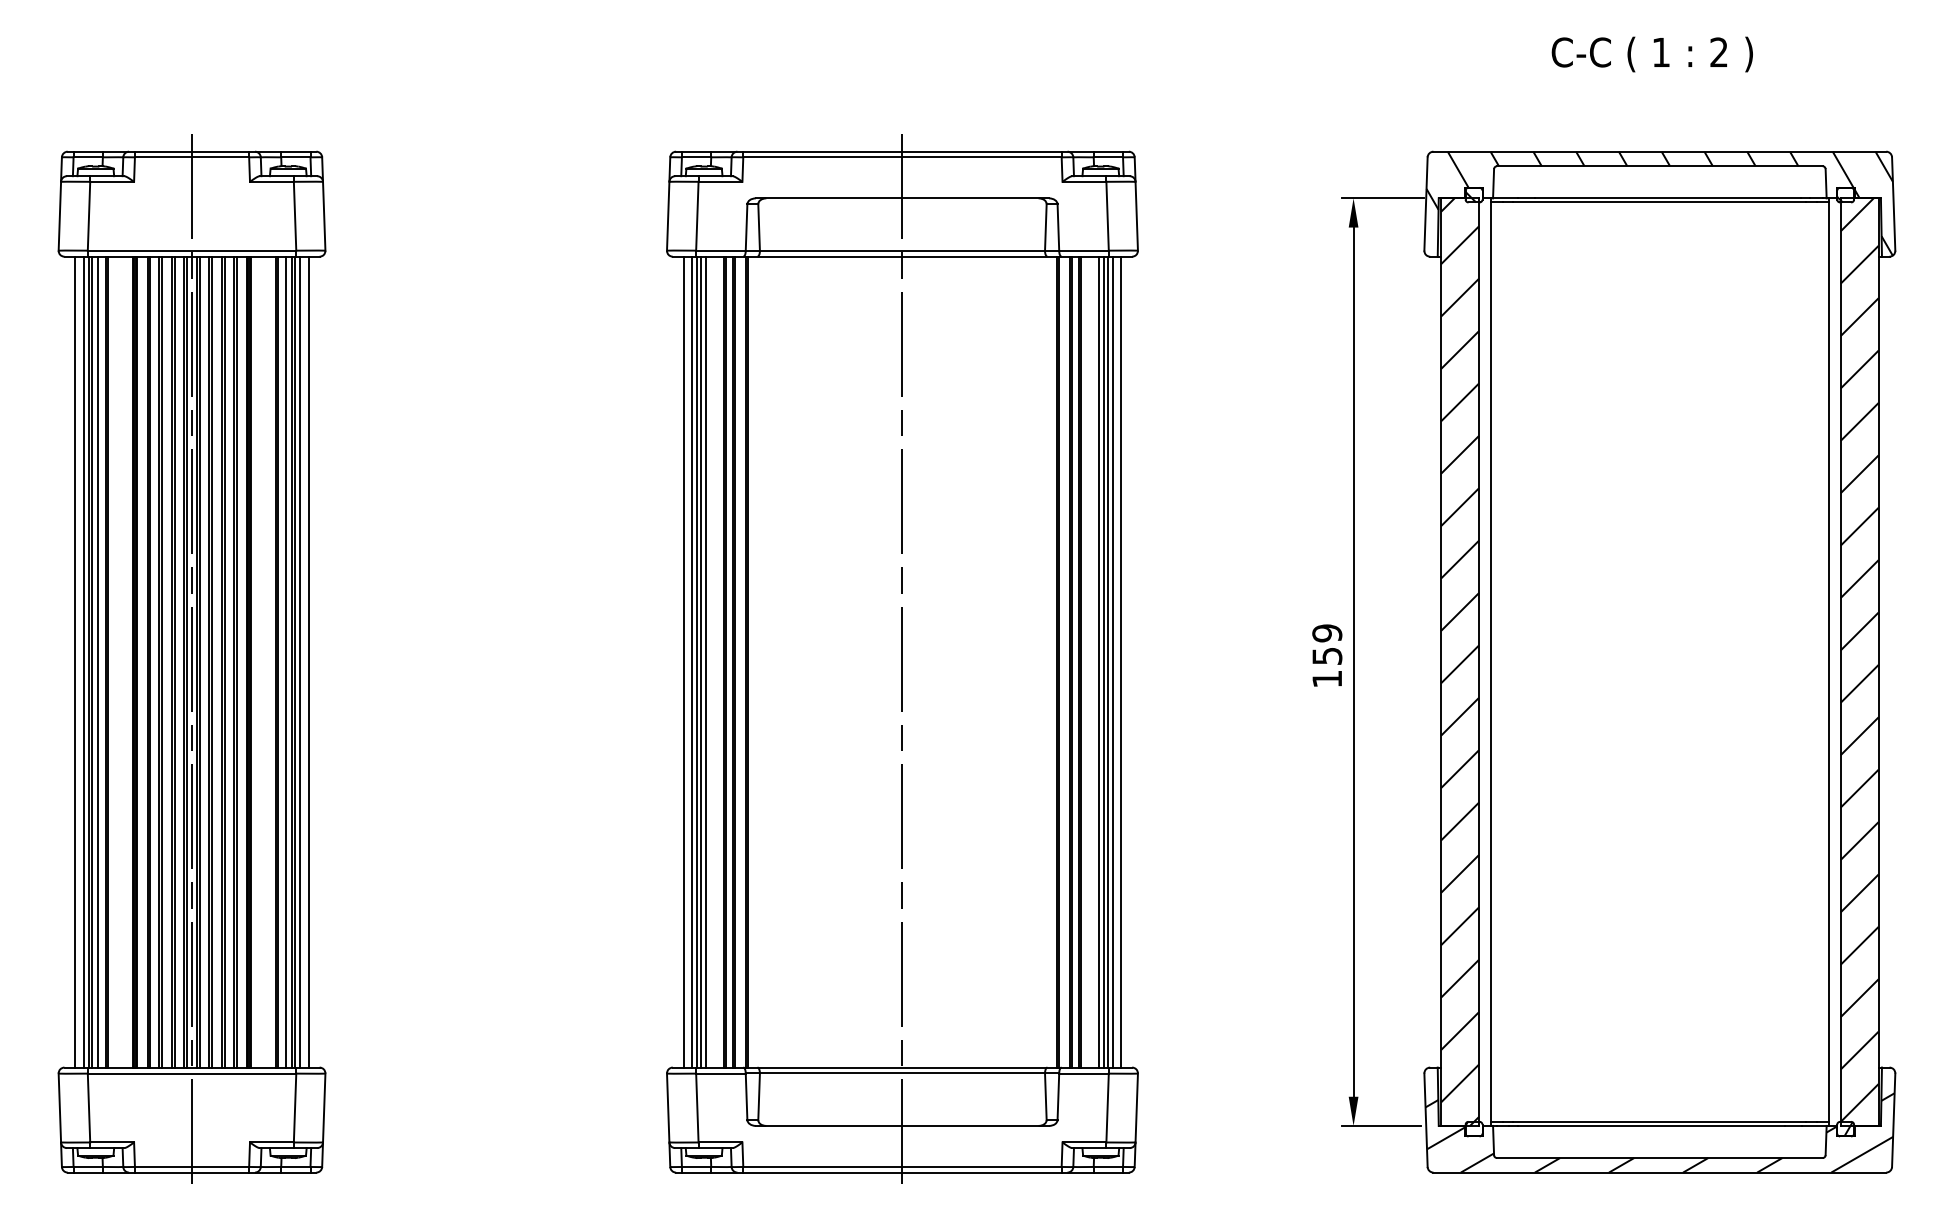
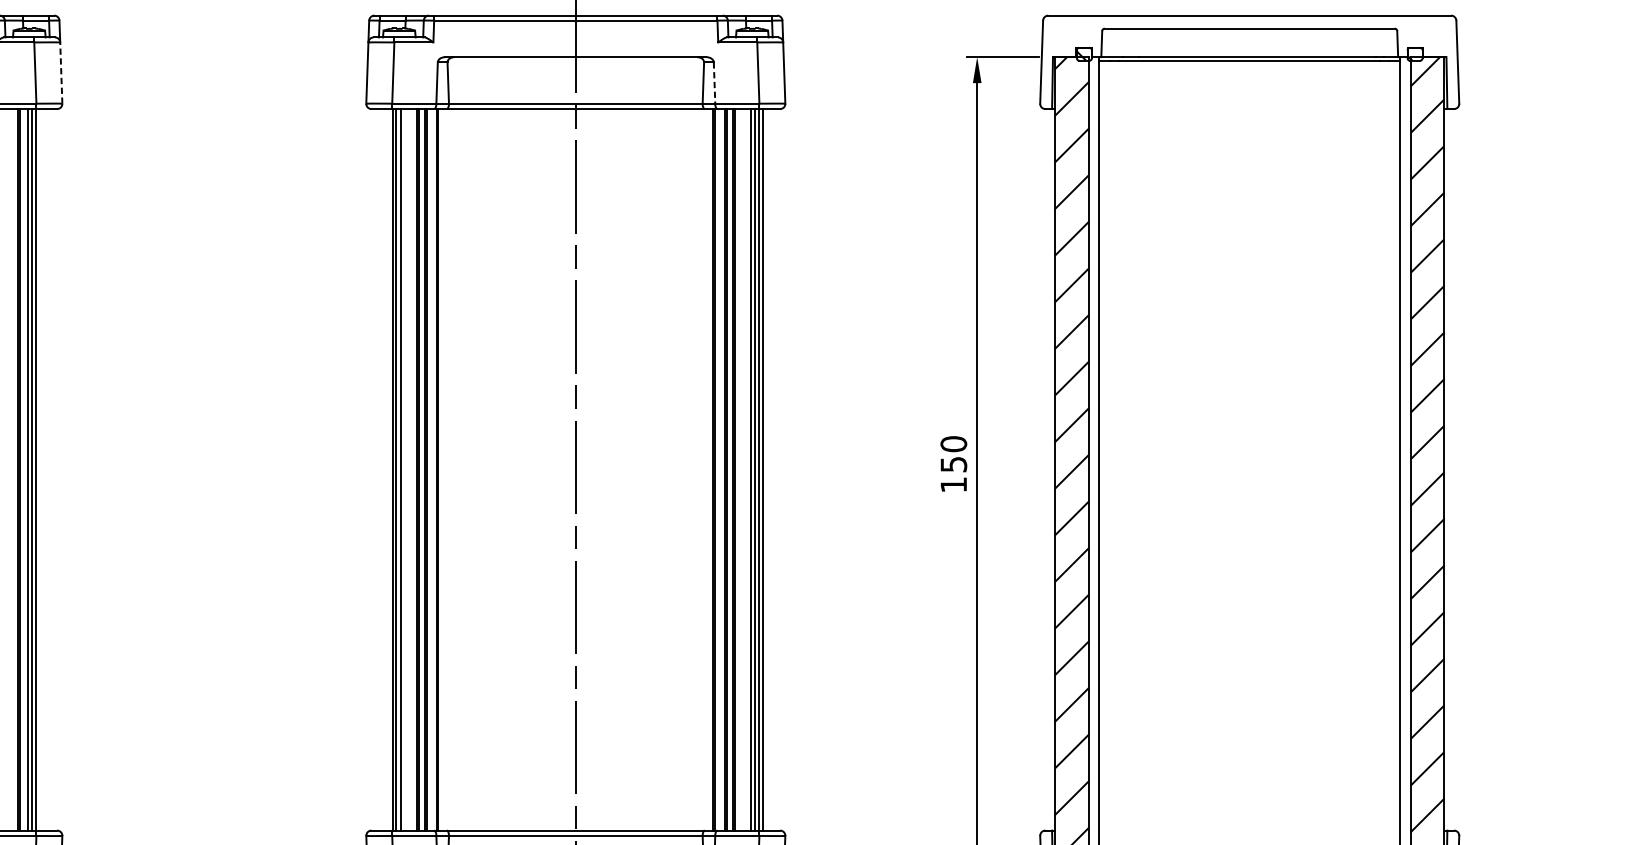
hatch: (1659, 203) -> (1249, 61), removed
line: (324, 215) -> (61, 72), solid -> dashed
line: (1058, 227) -> (714, 83), solid -> dashed
text: (1327, 633) -> (954, 444), 159 -> 150
line: (300, 661) -> (40, 469), removed
line: (308, 661) -> (47, 469), removed
line: (683, 661) -> (380, 469), removed
line: (692, 661) -> (388, 469), removed
line: (1121, 661) -> (770, 469), removed

